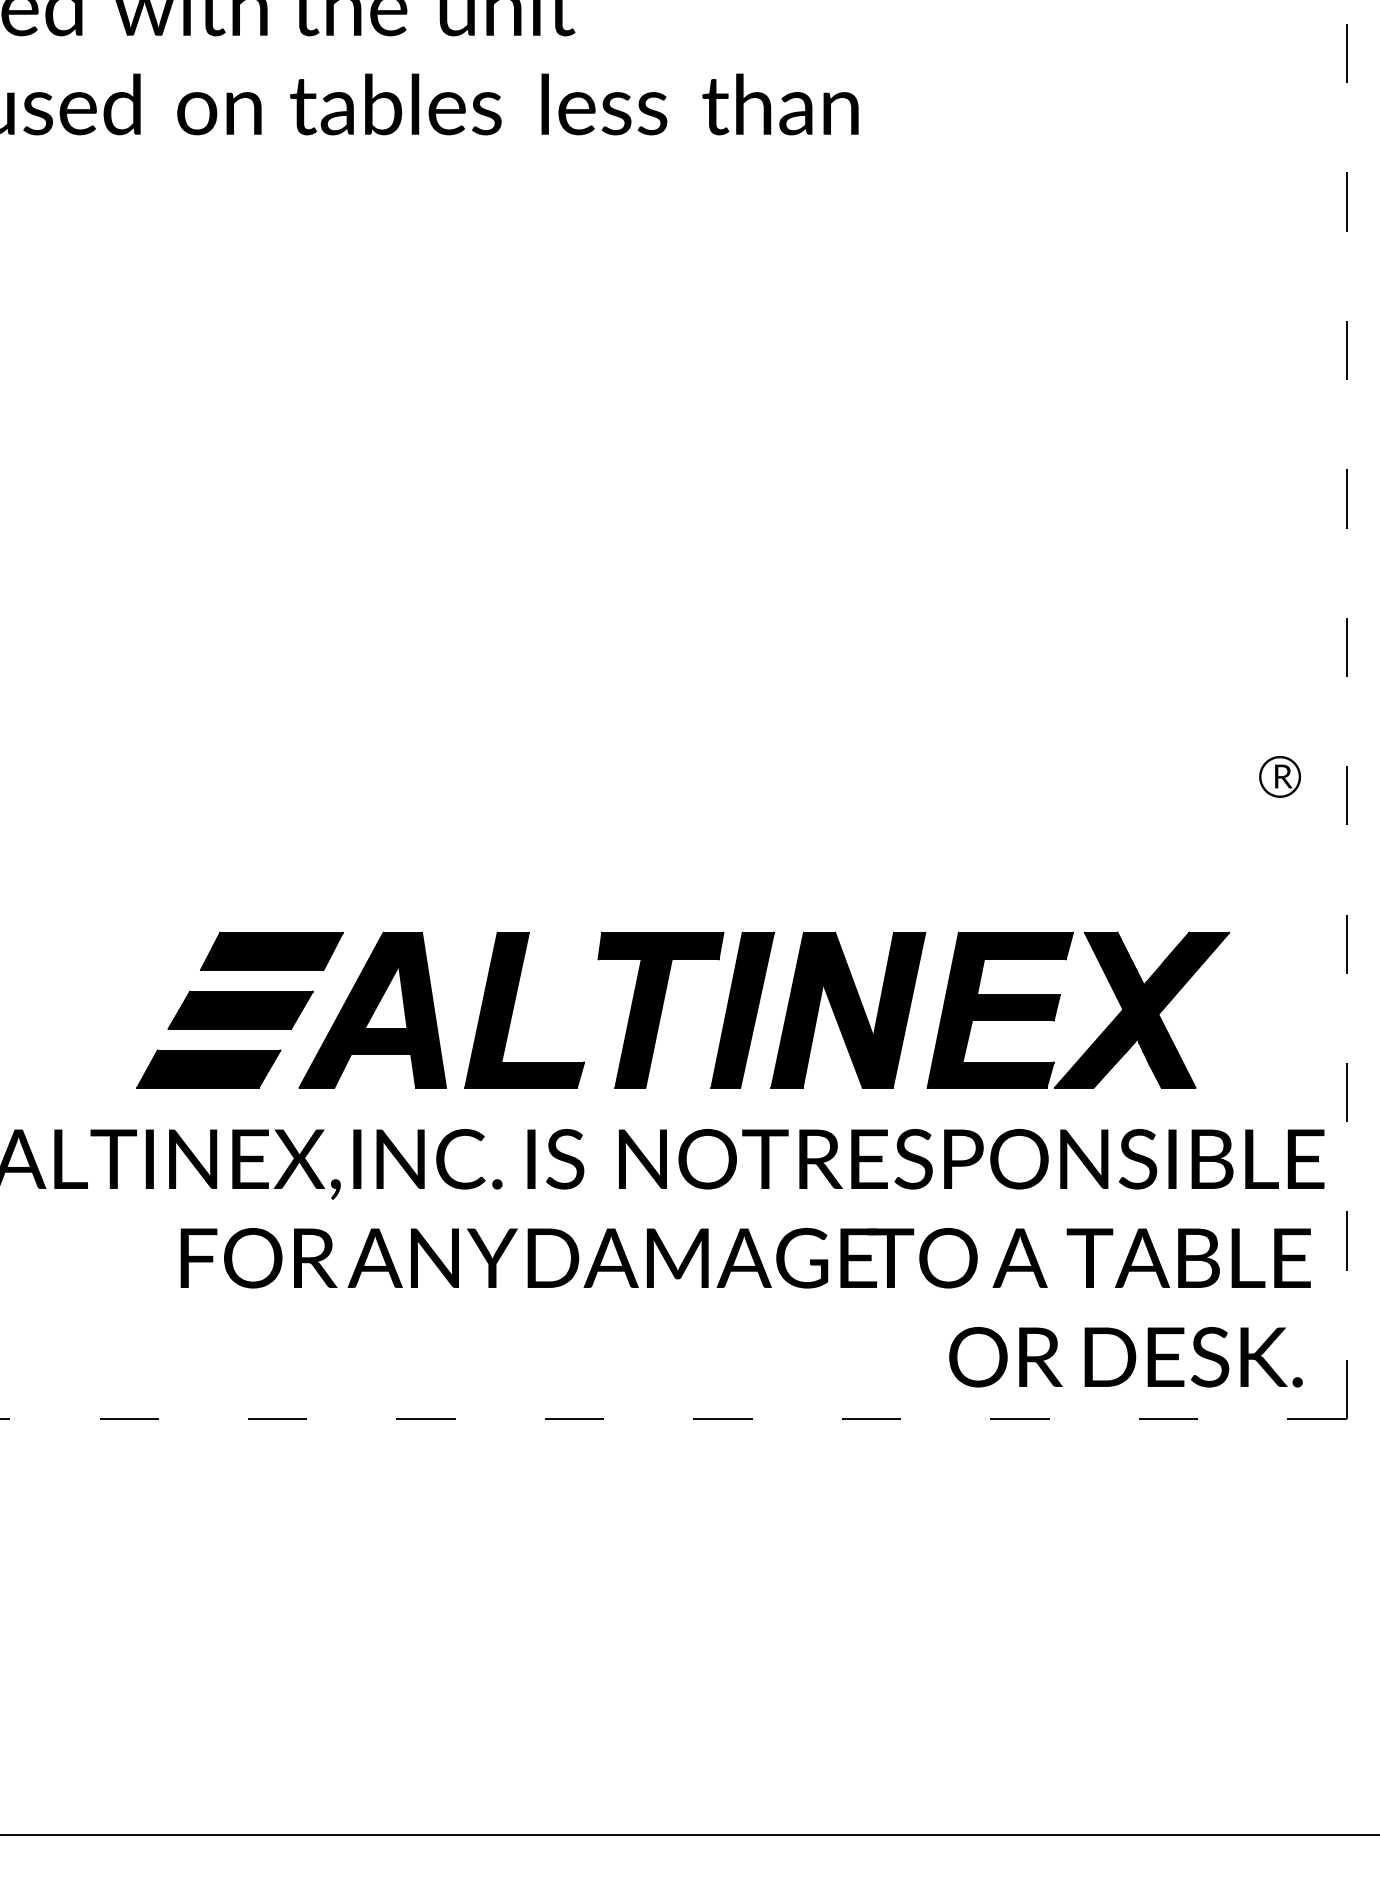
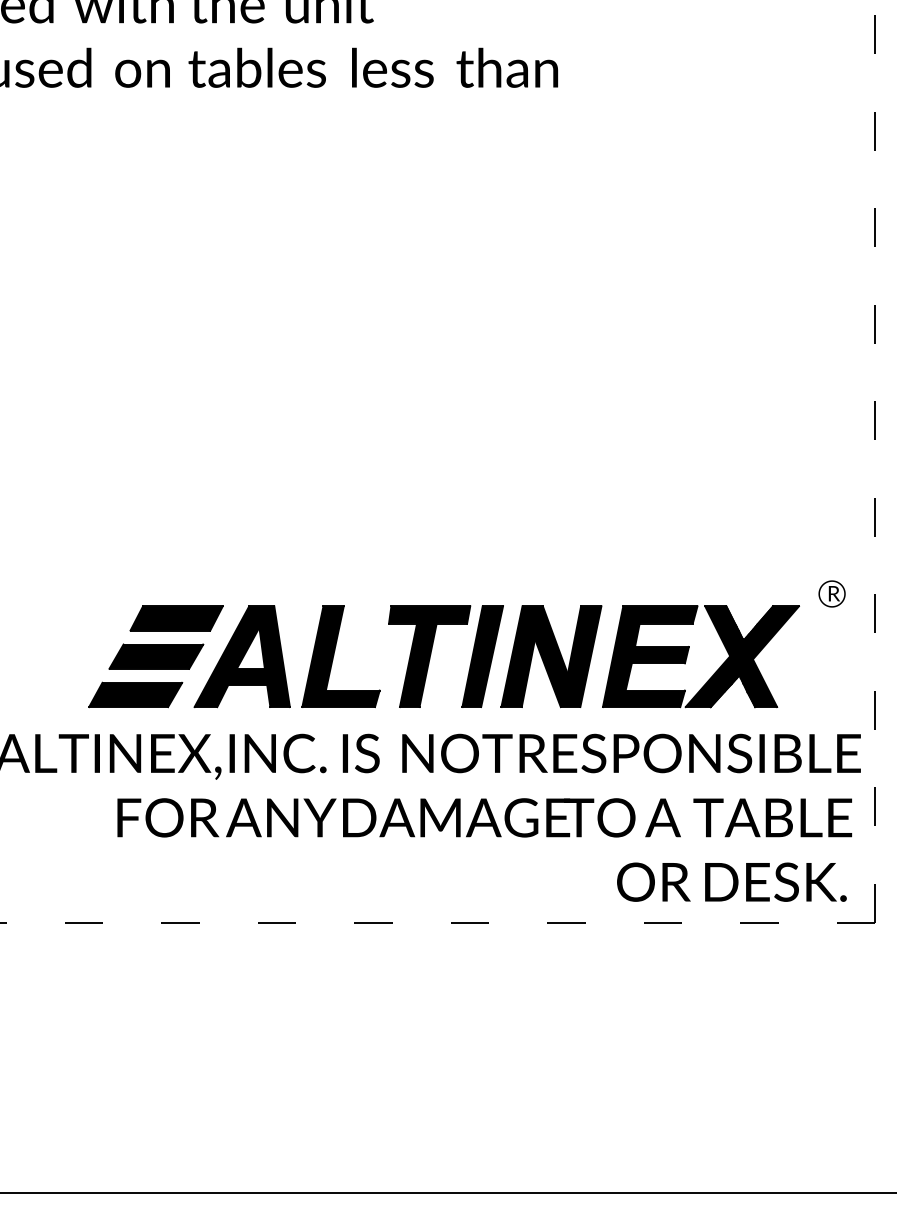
text: (1279, 776) -> (831, 593), moved

